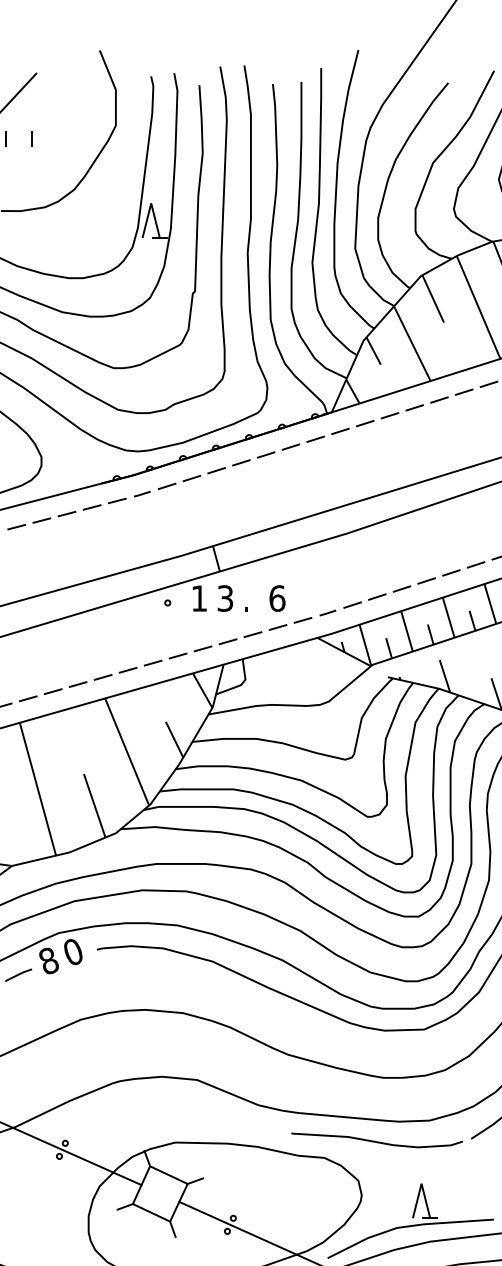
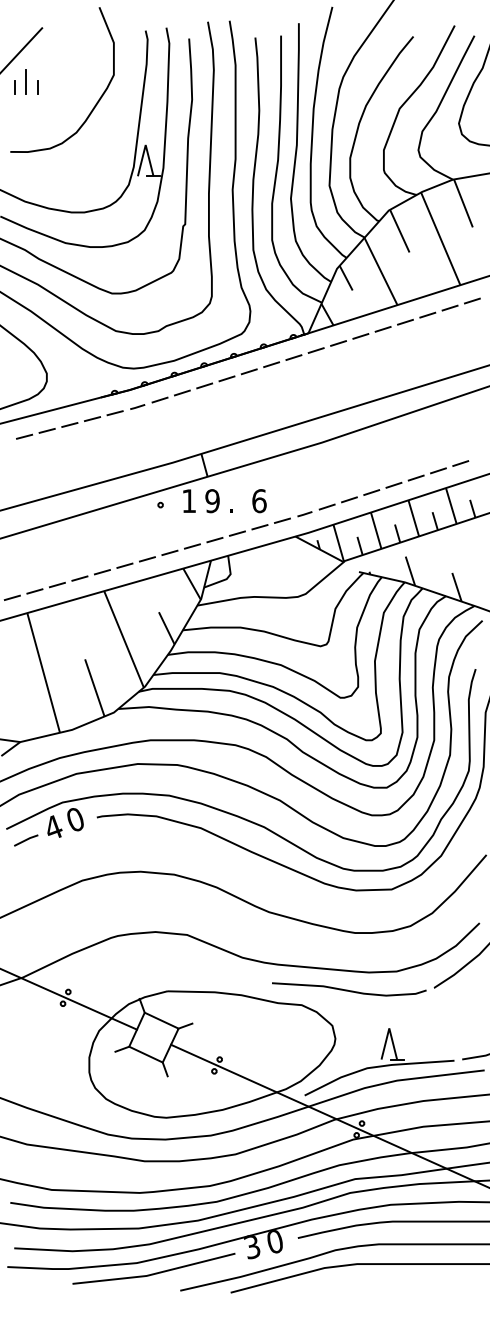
line: (17, 132) -> (25, 81), added
text: (225, 597) -> (212, 500), 3 -> 9
text: (48, 960) -> (53, 827), 8 -> 4

